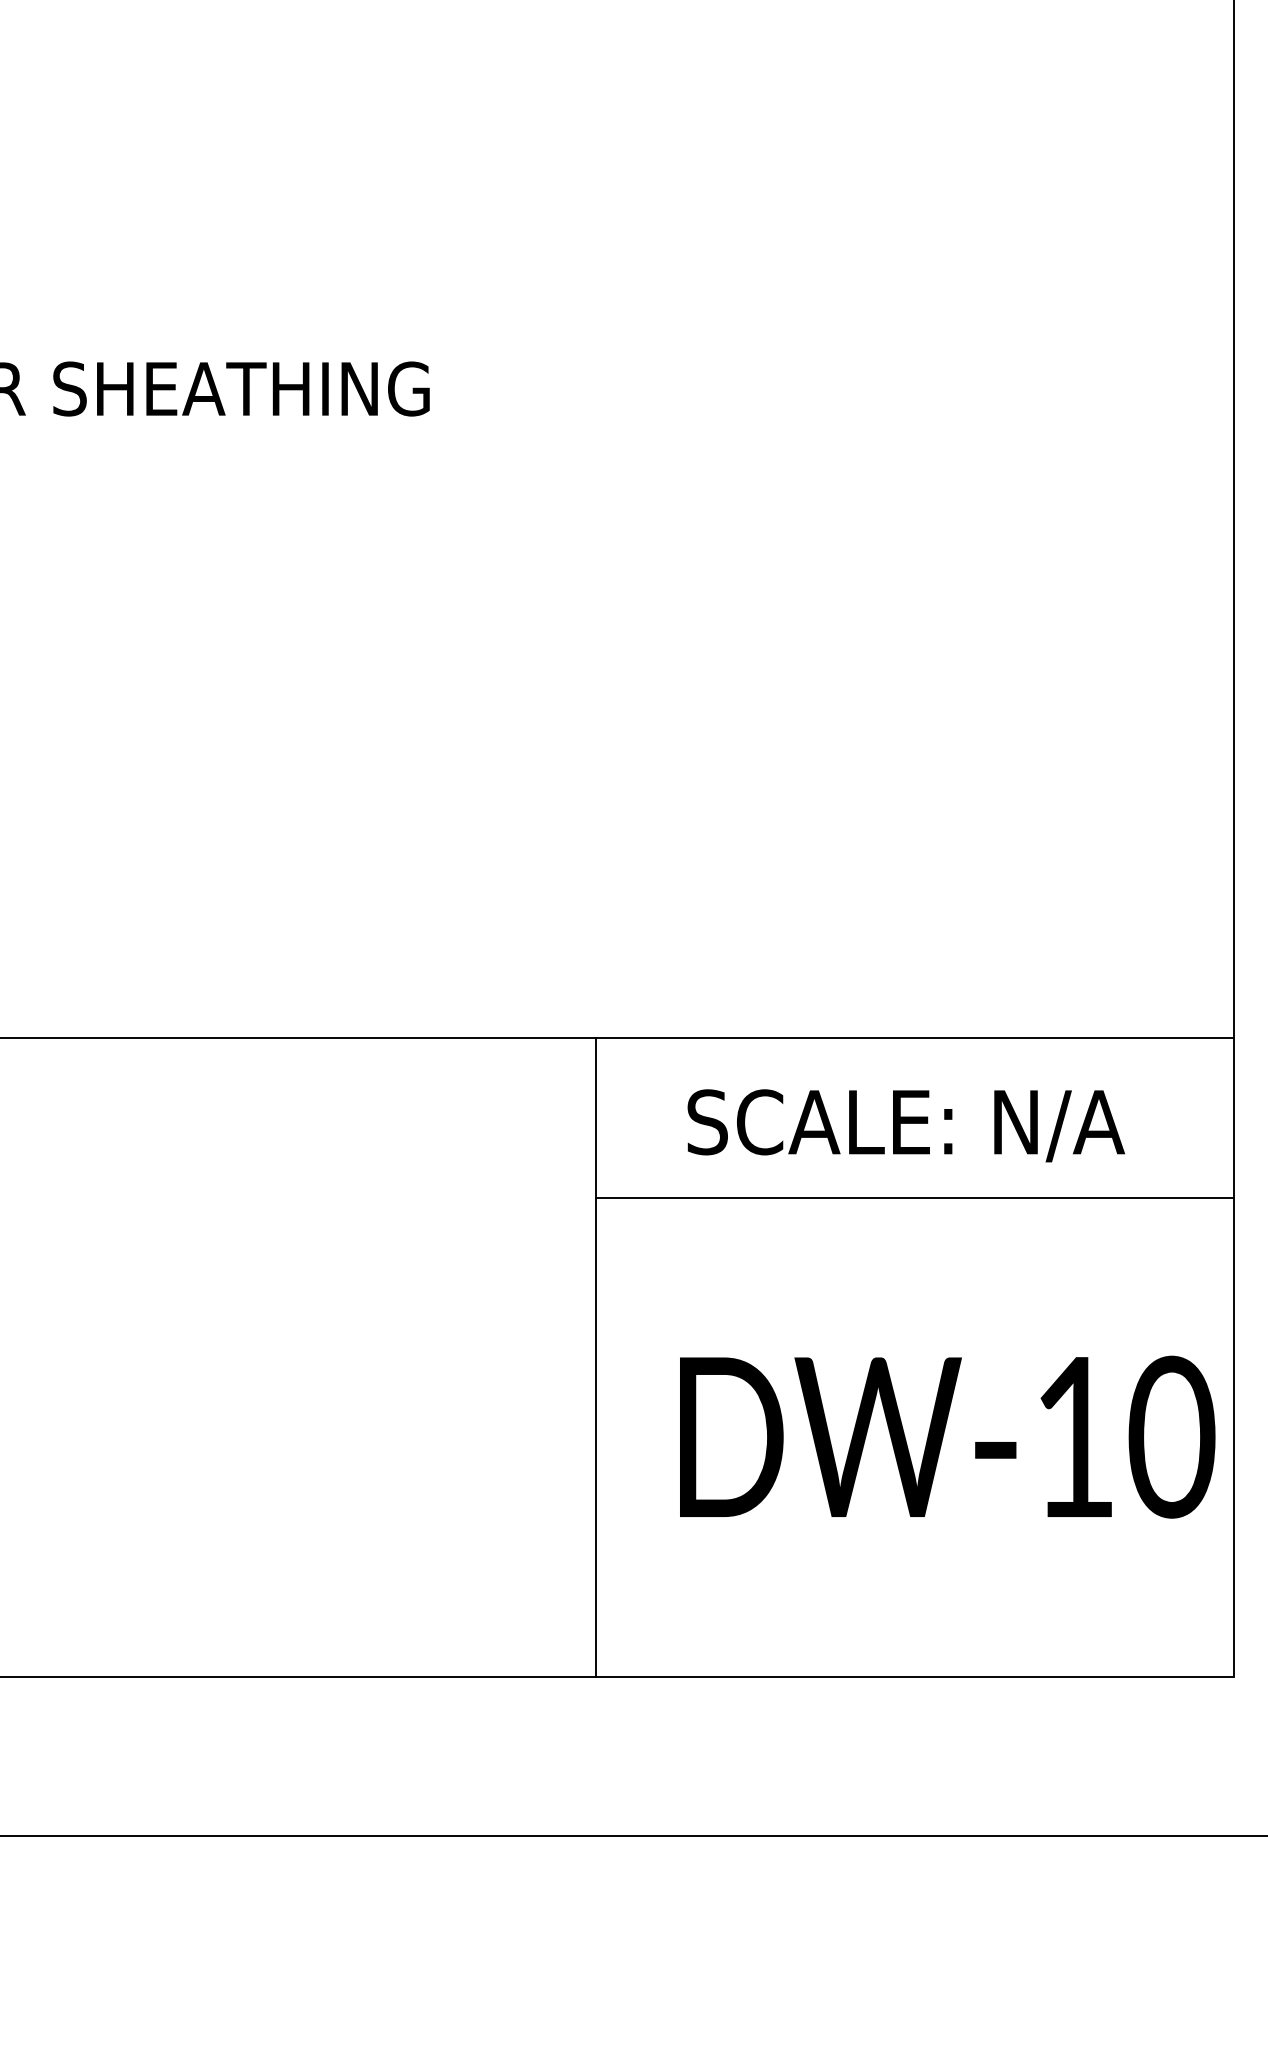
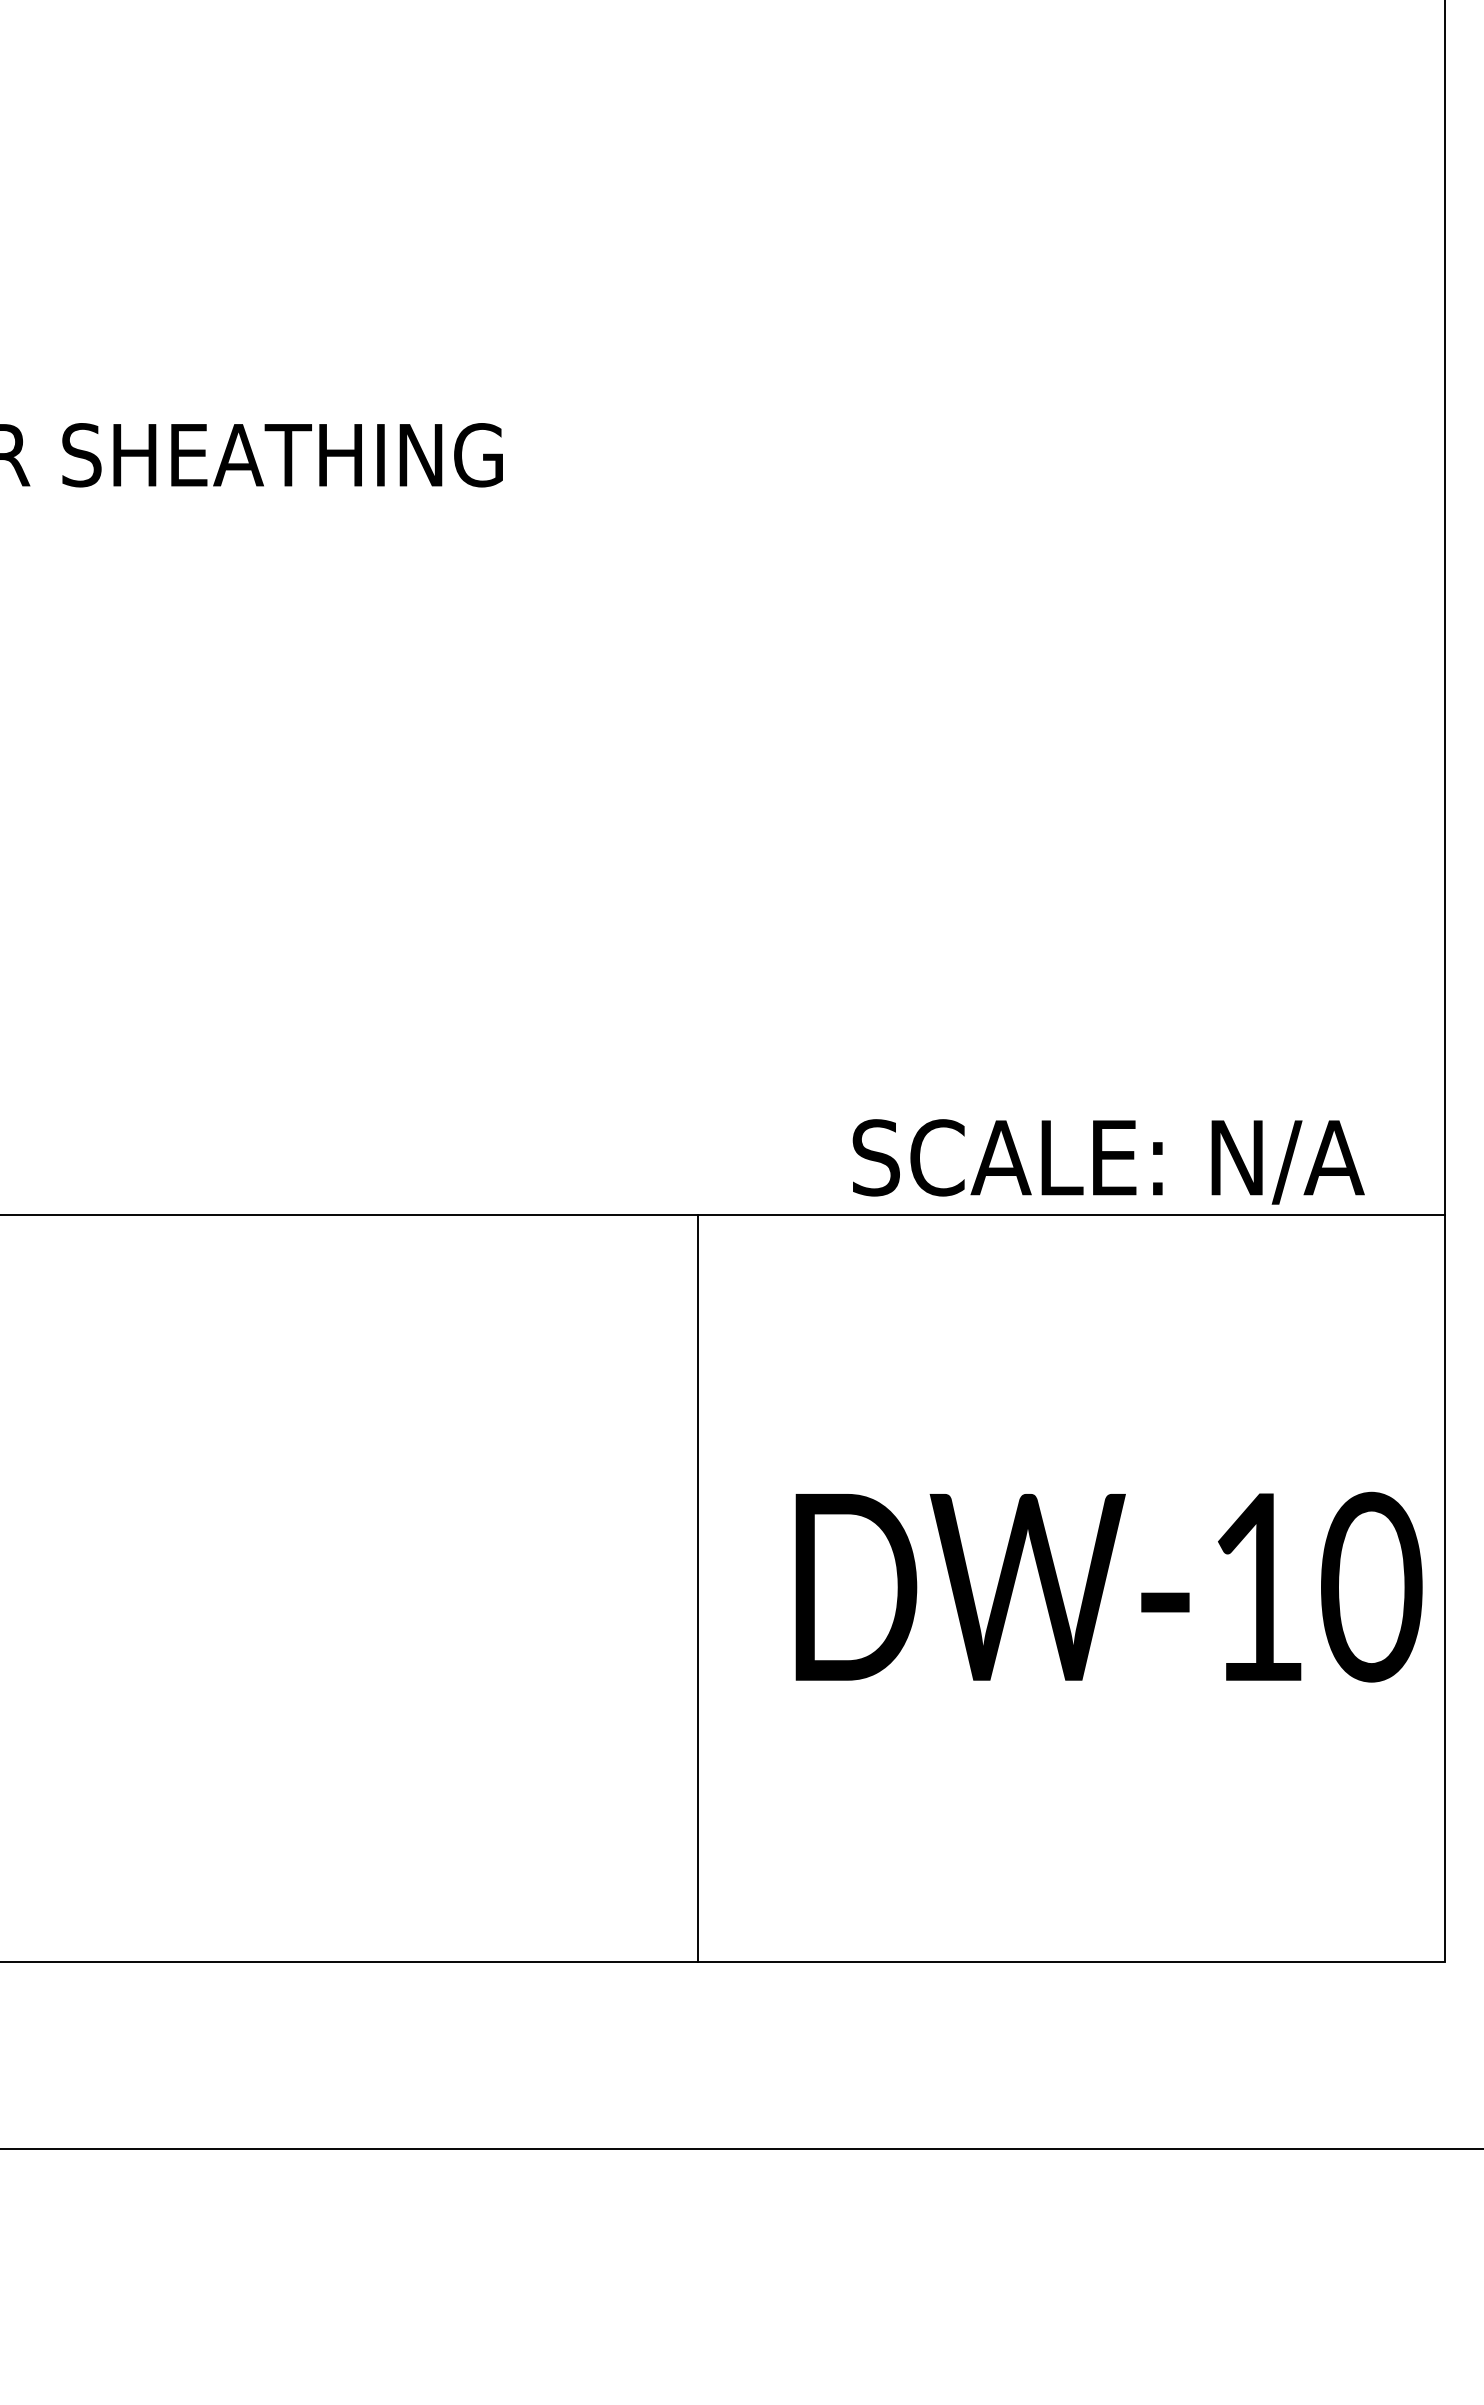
text: (905, 1125) -> (1107, 1161), moved
line: (915, 1197) -> (1071, 1401), removed
text: (947, 1436) -> (1108, 1586), moved

